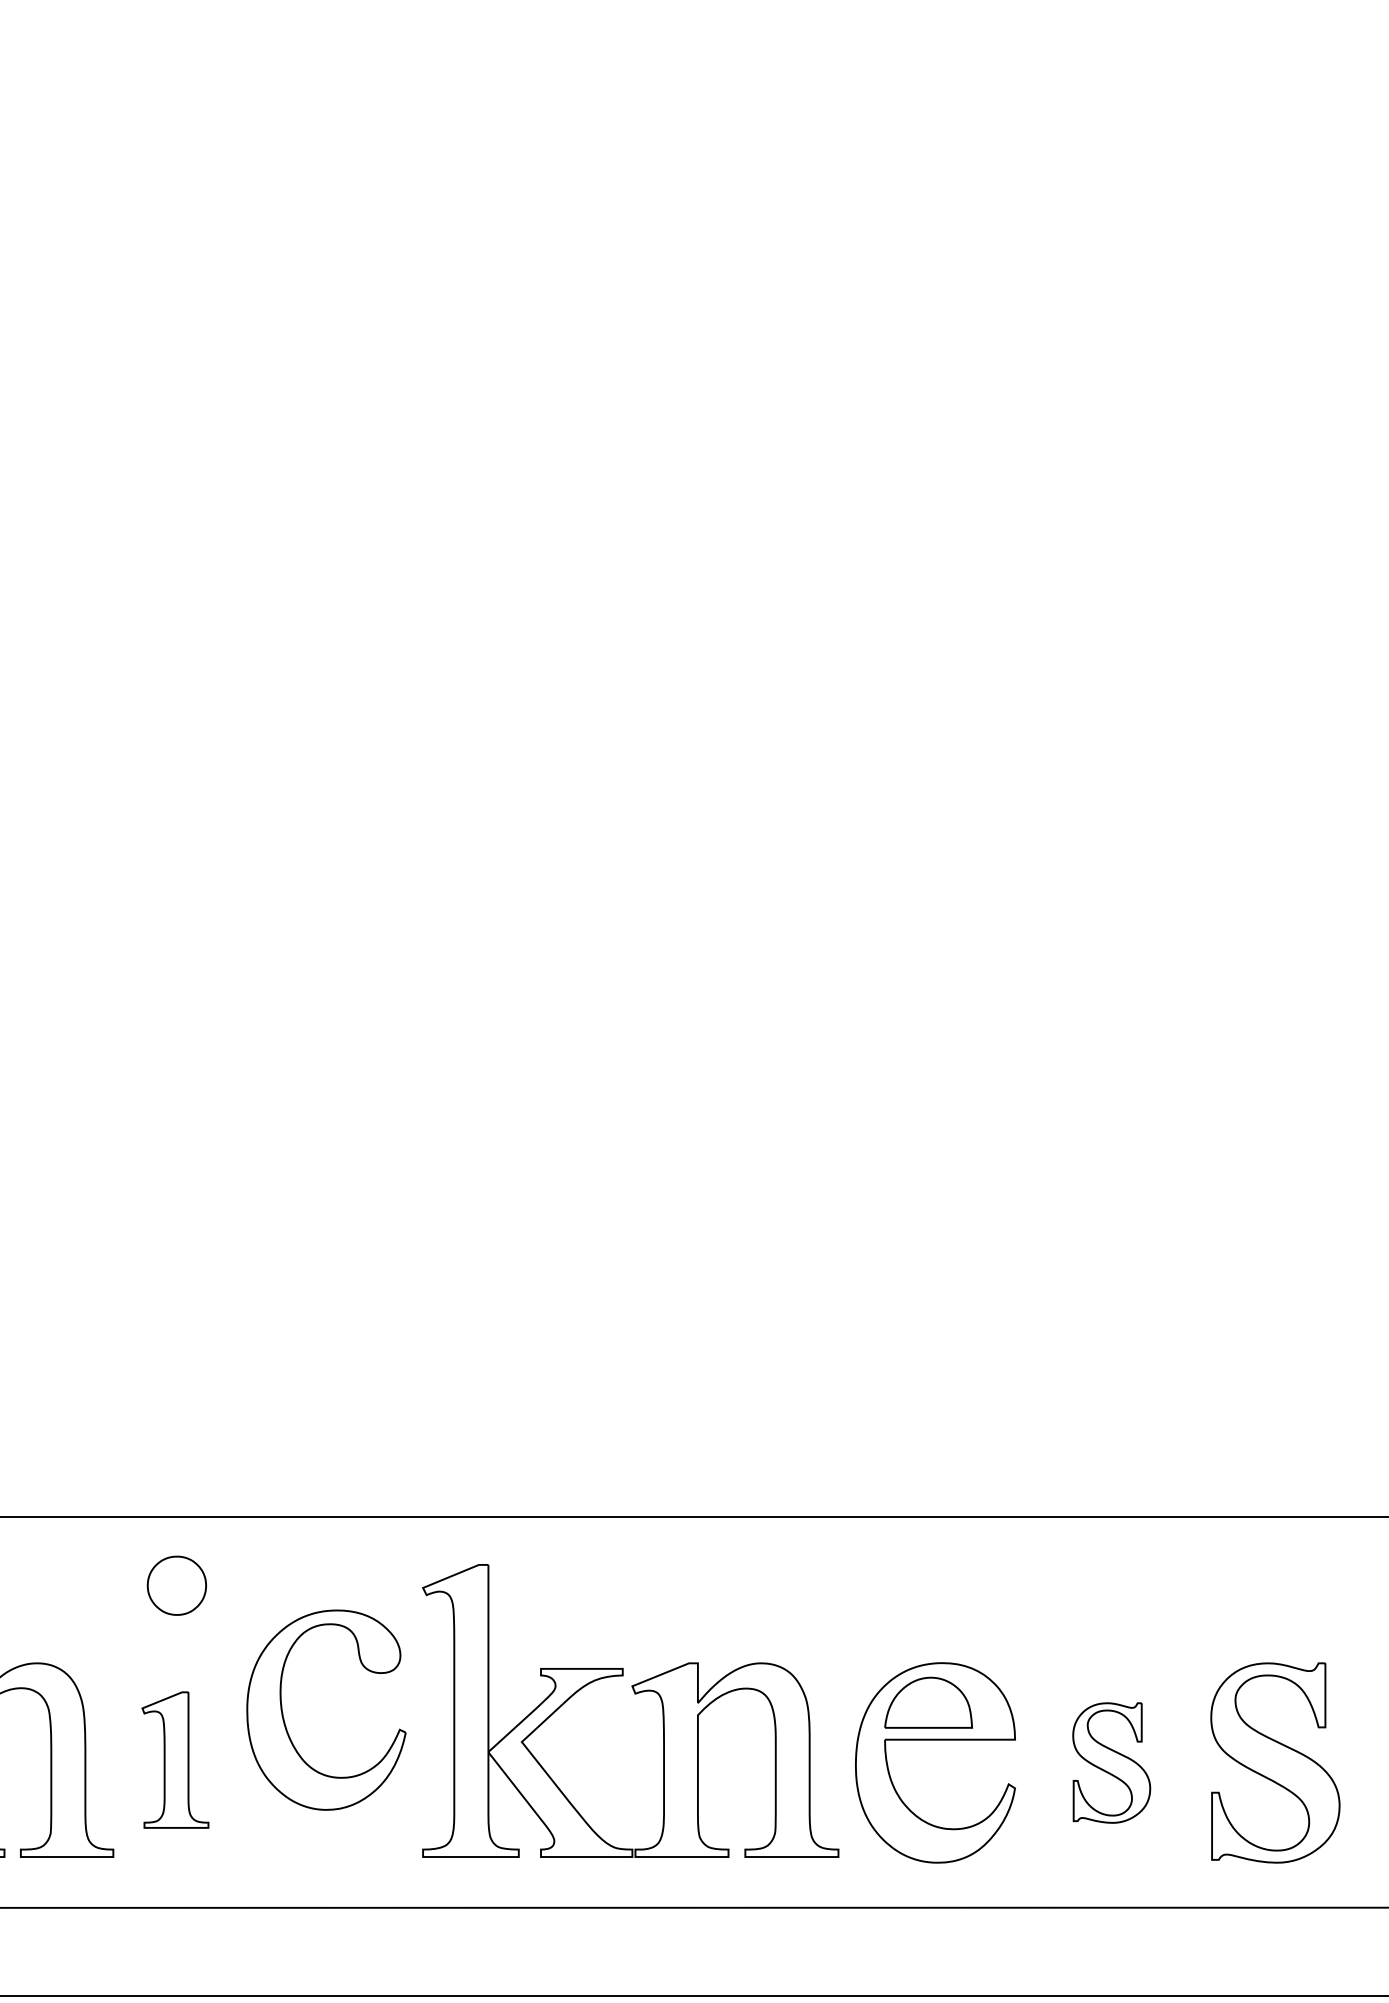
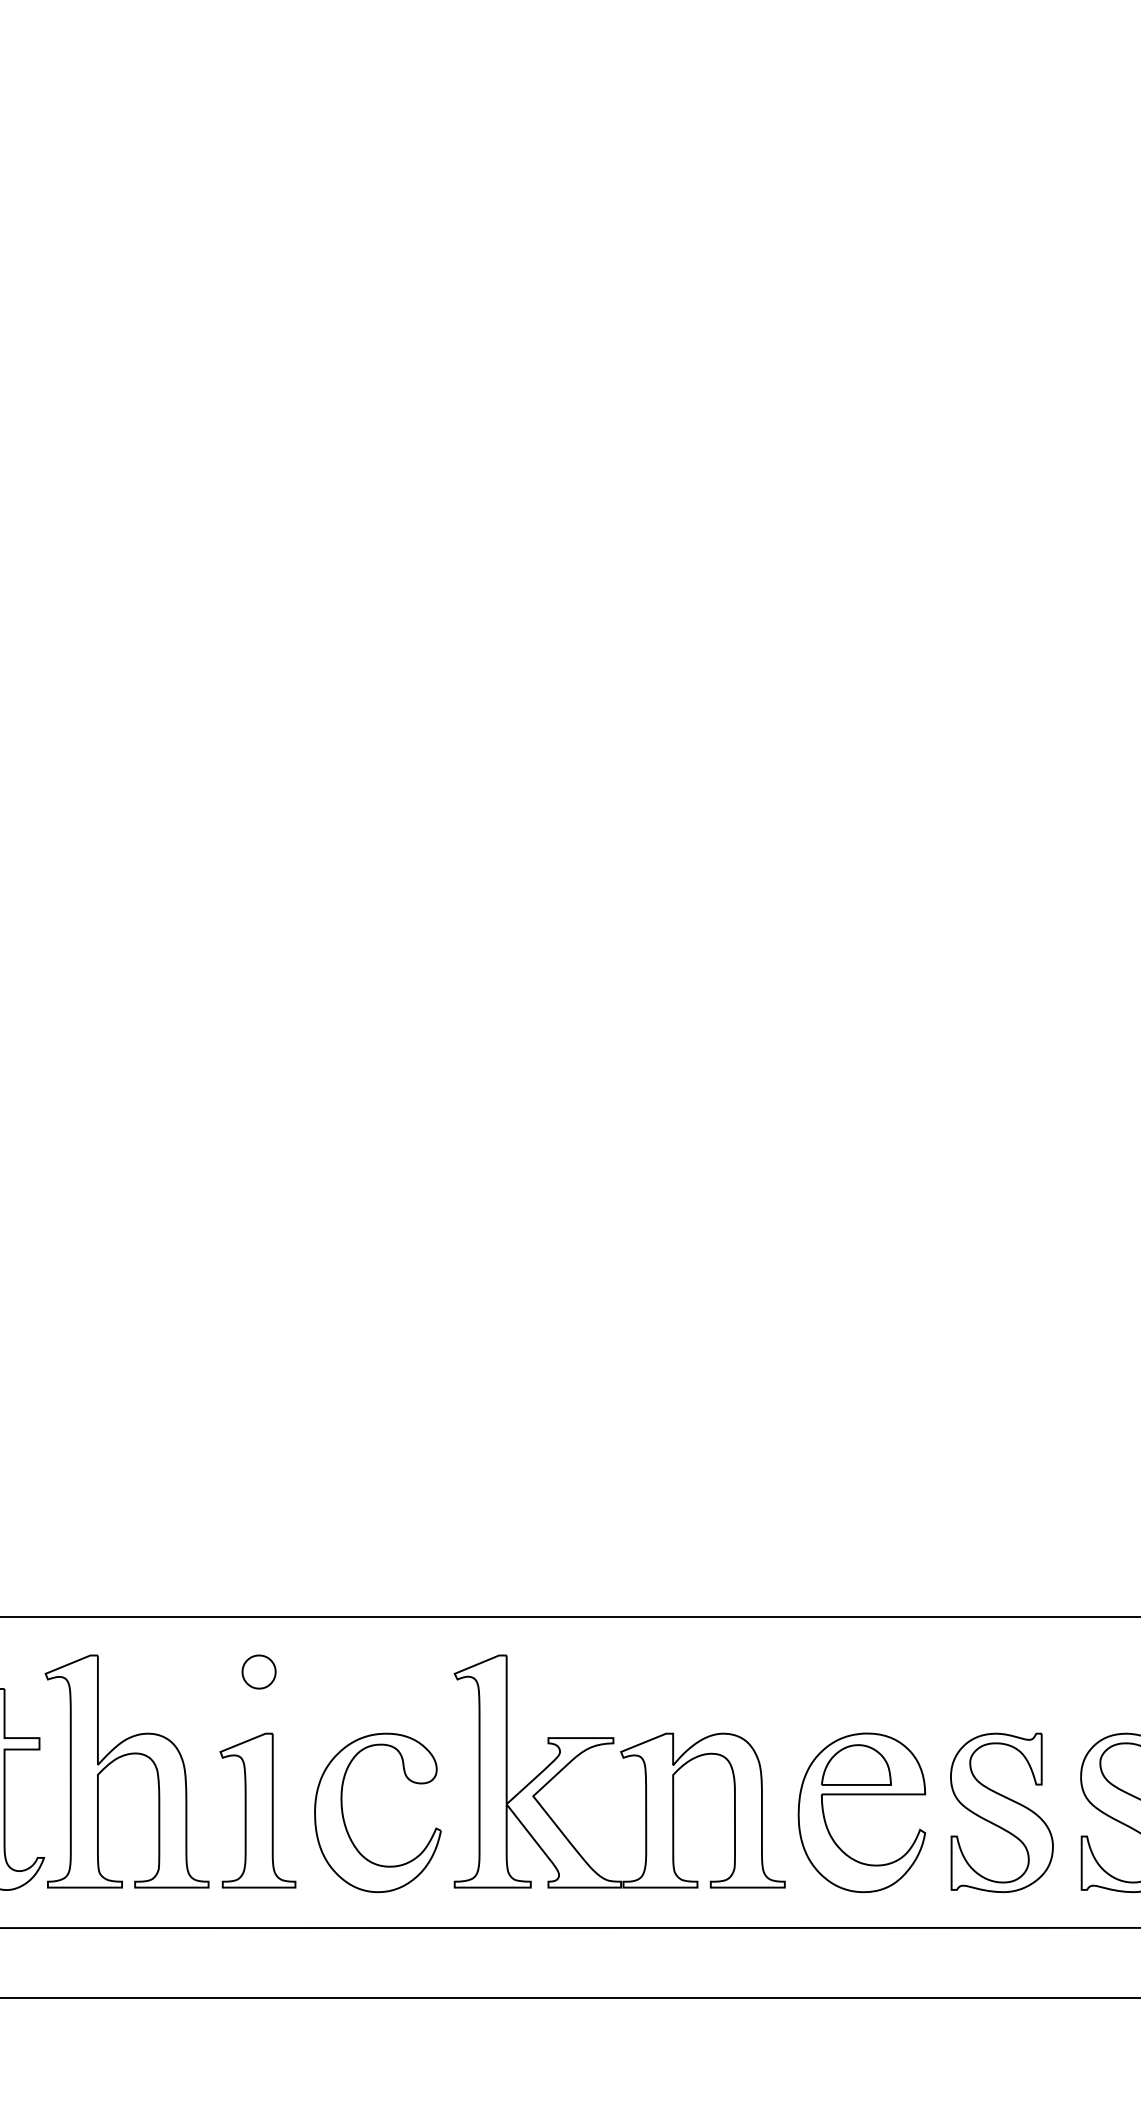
part: (176, 1585) -> (258, 1671), size x0.71
part: (284, 1715) -> (344, 1817), moved
part: (174, 1759) -> (257, 1810), size x1.43
part: (1111, 1762) -> (1001, 1812), size x1.67

